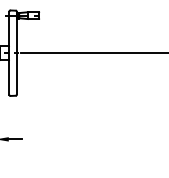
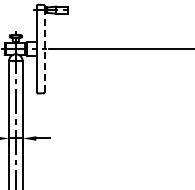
line: (16, 53) -> (44, 49), solid -> dashed

